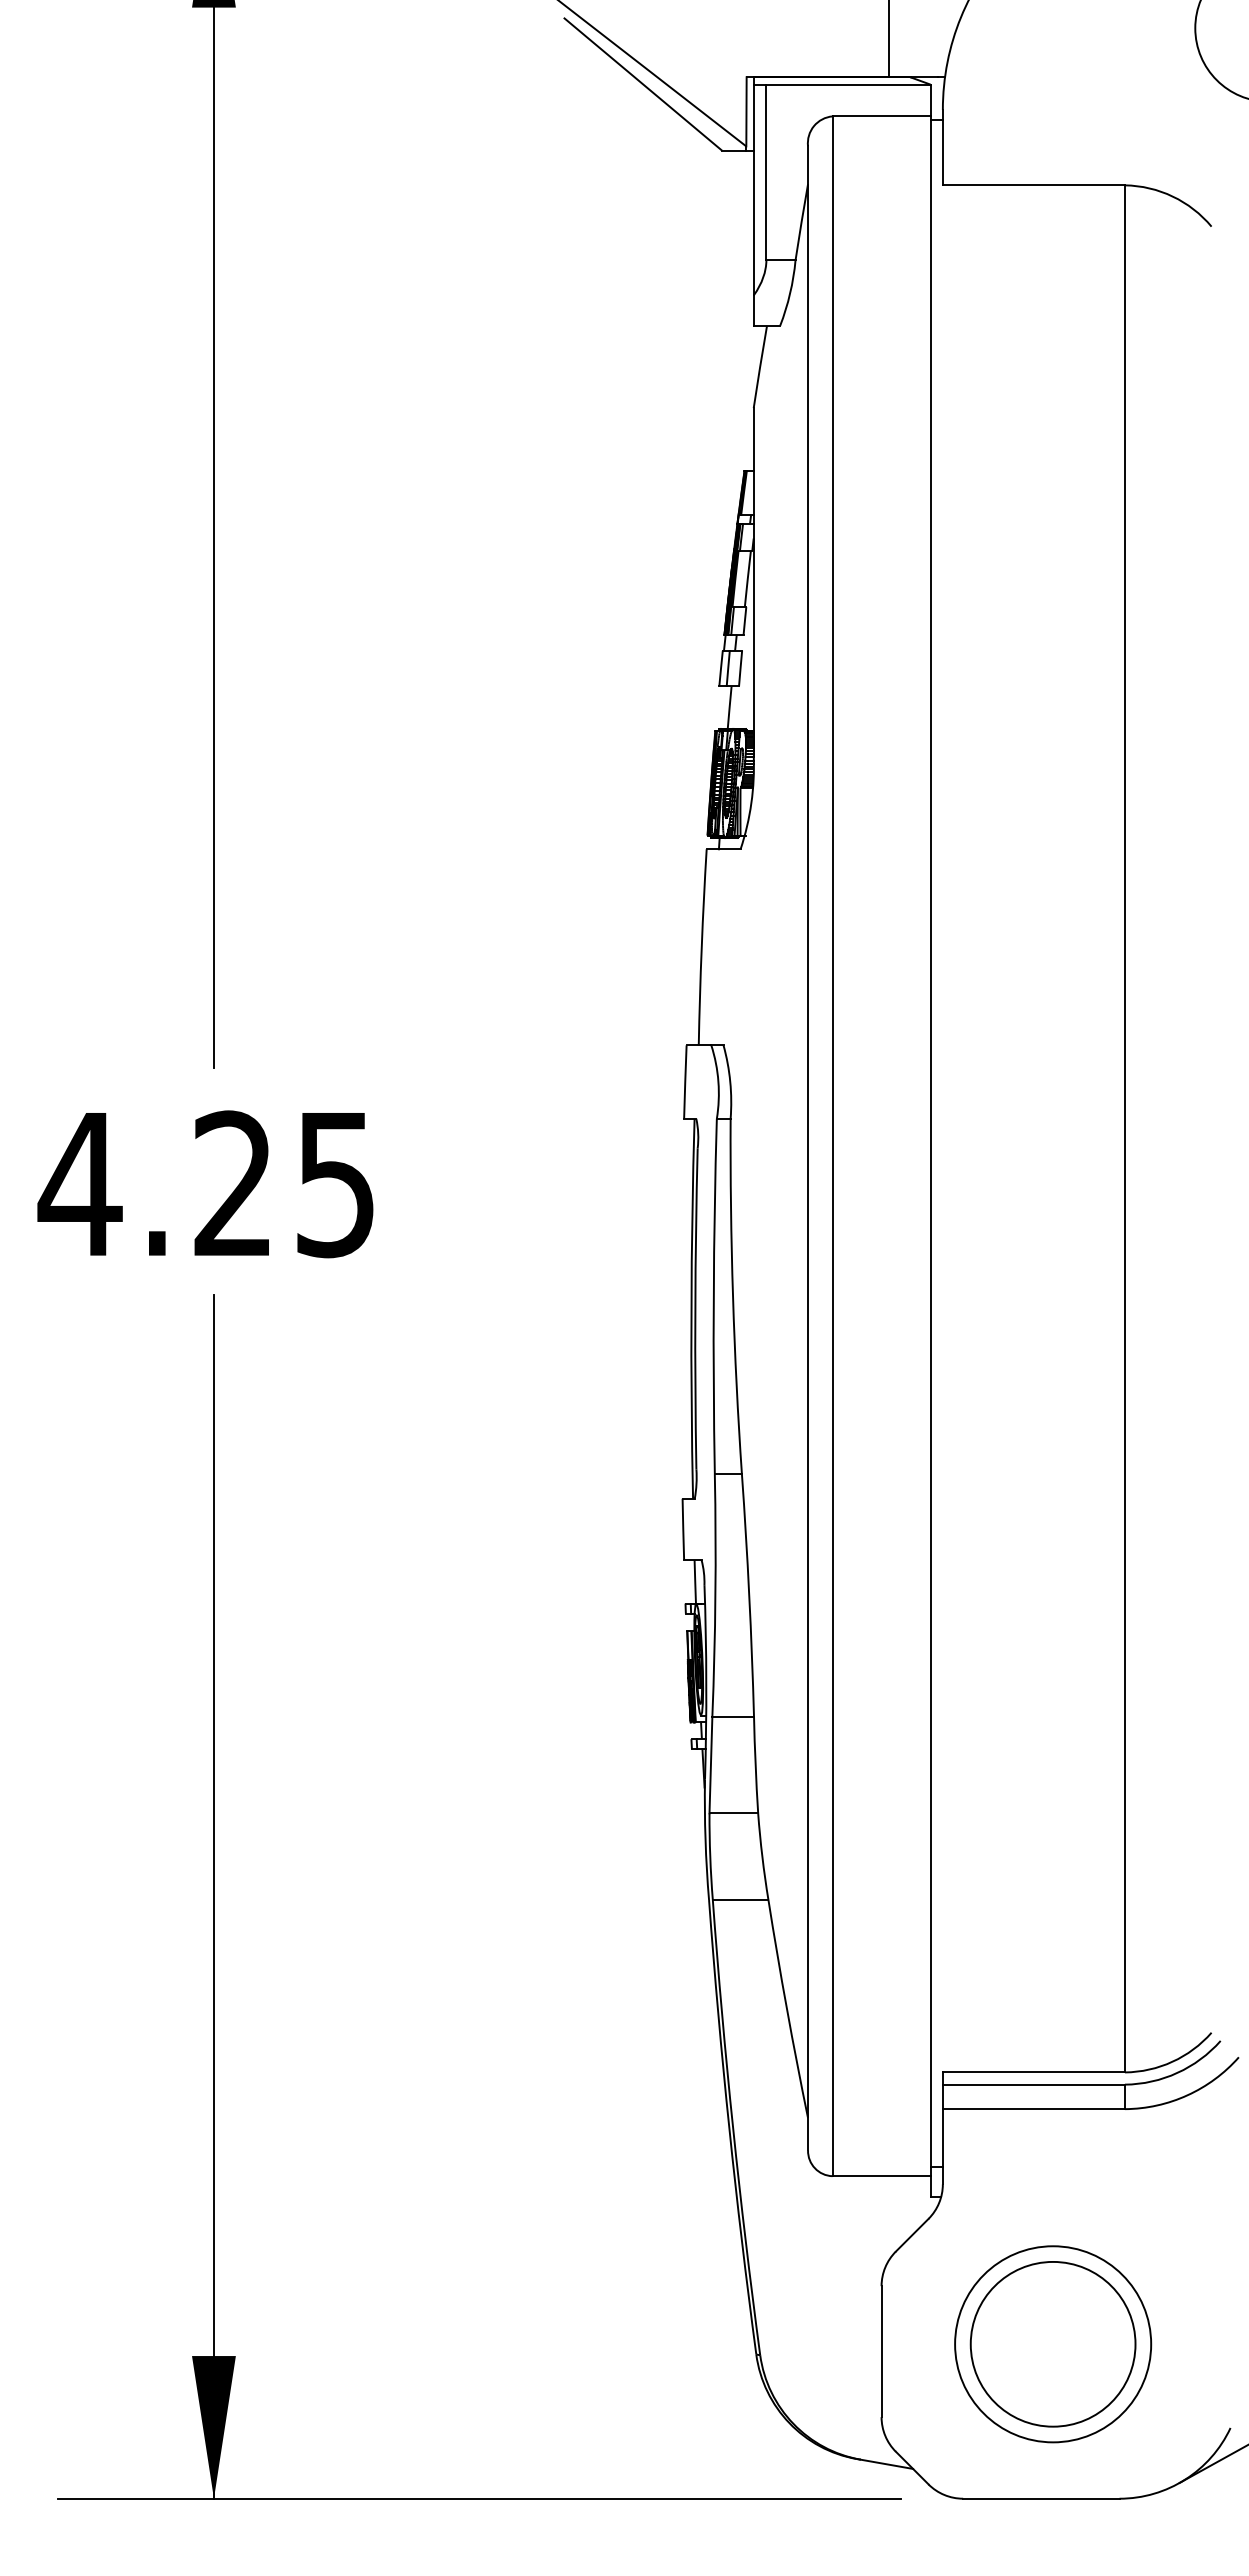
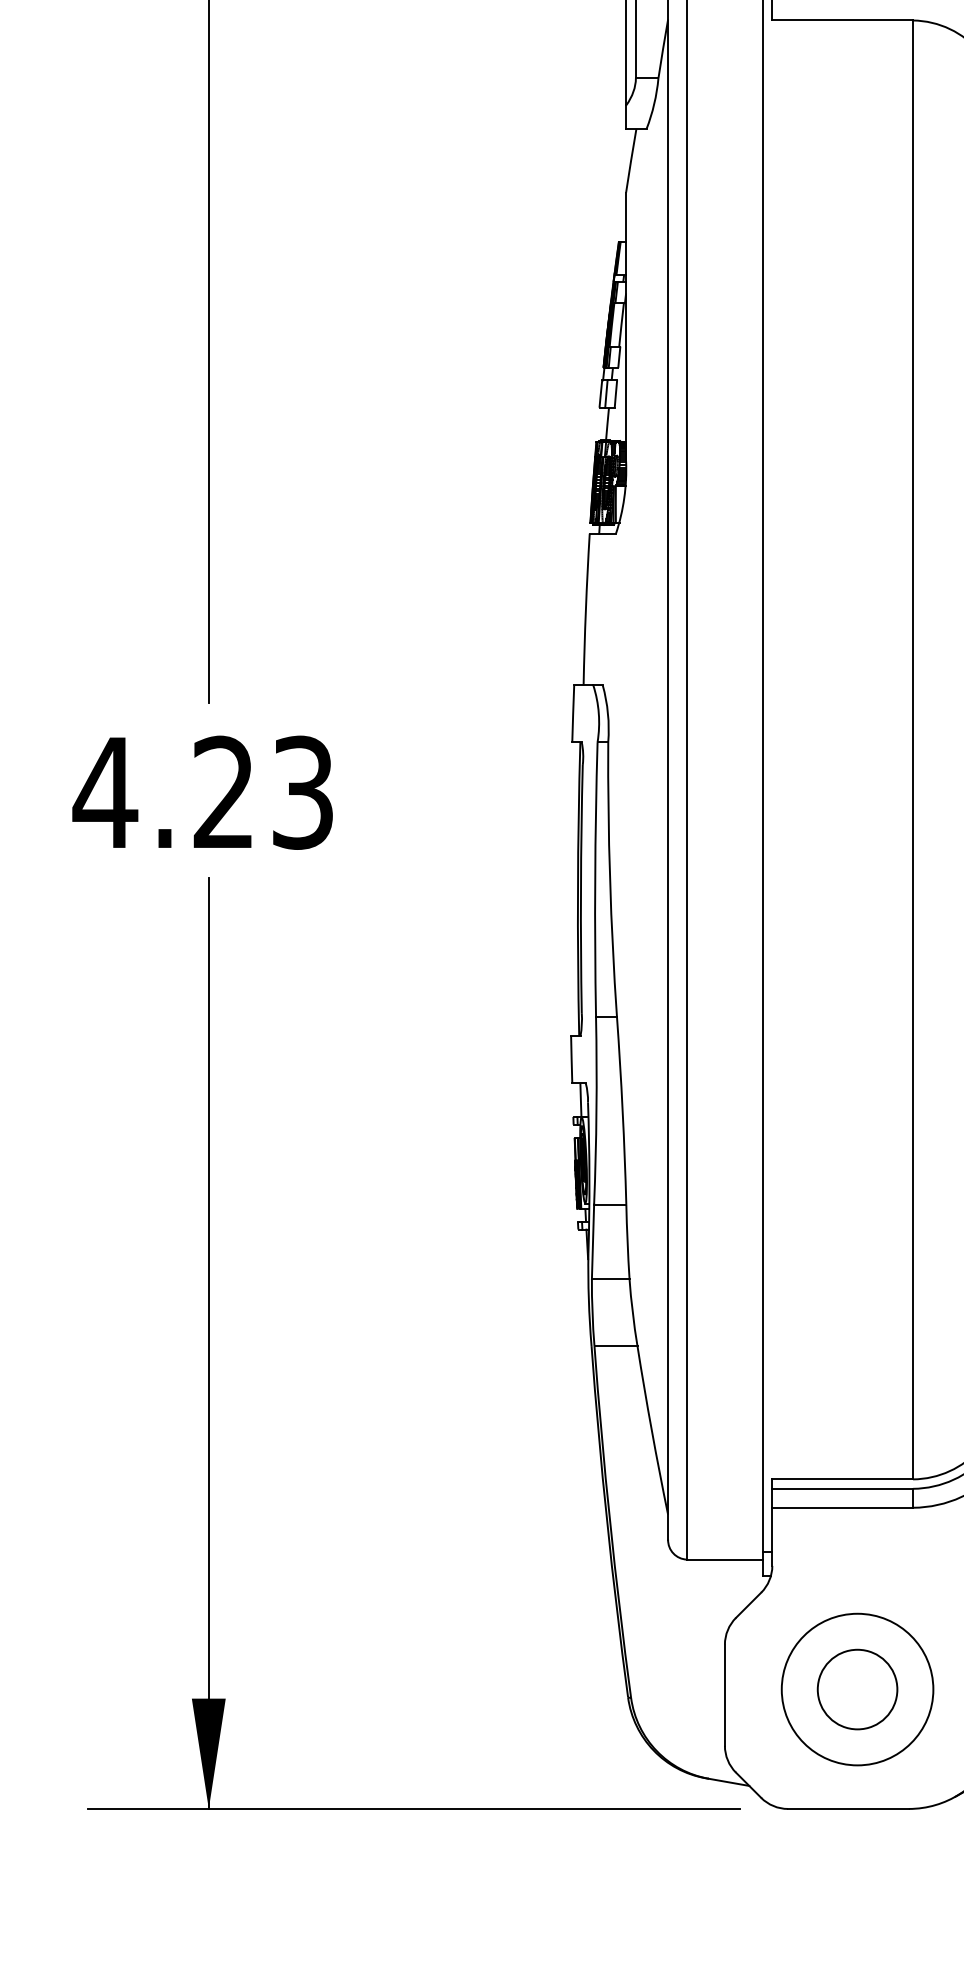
text: (335, 1183) -> (302, 792), 4.25 -> 4.23
circle: (1052, 2343) -> (857, 1688), size x0.62

